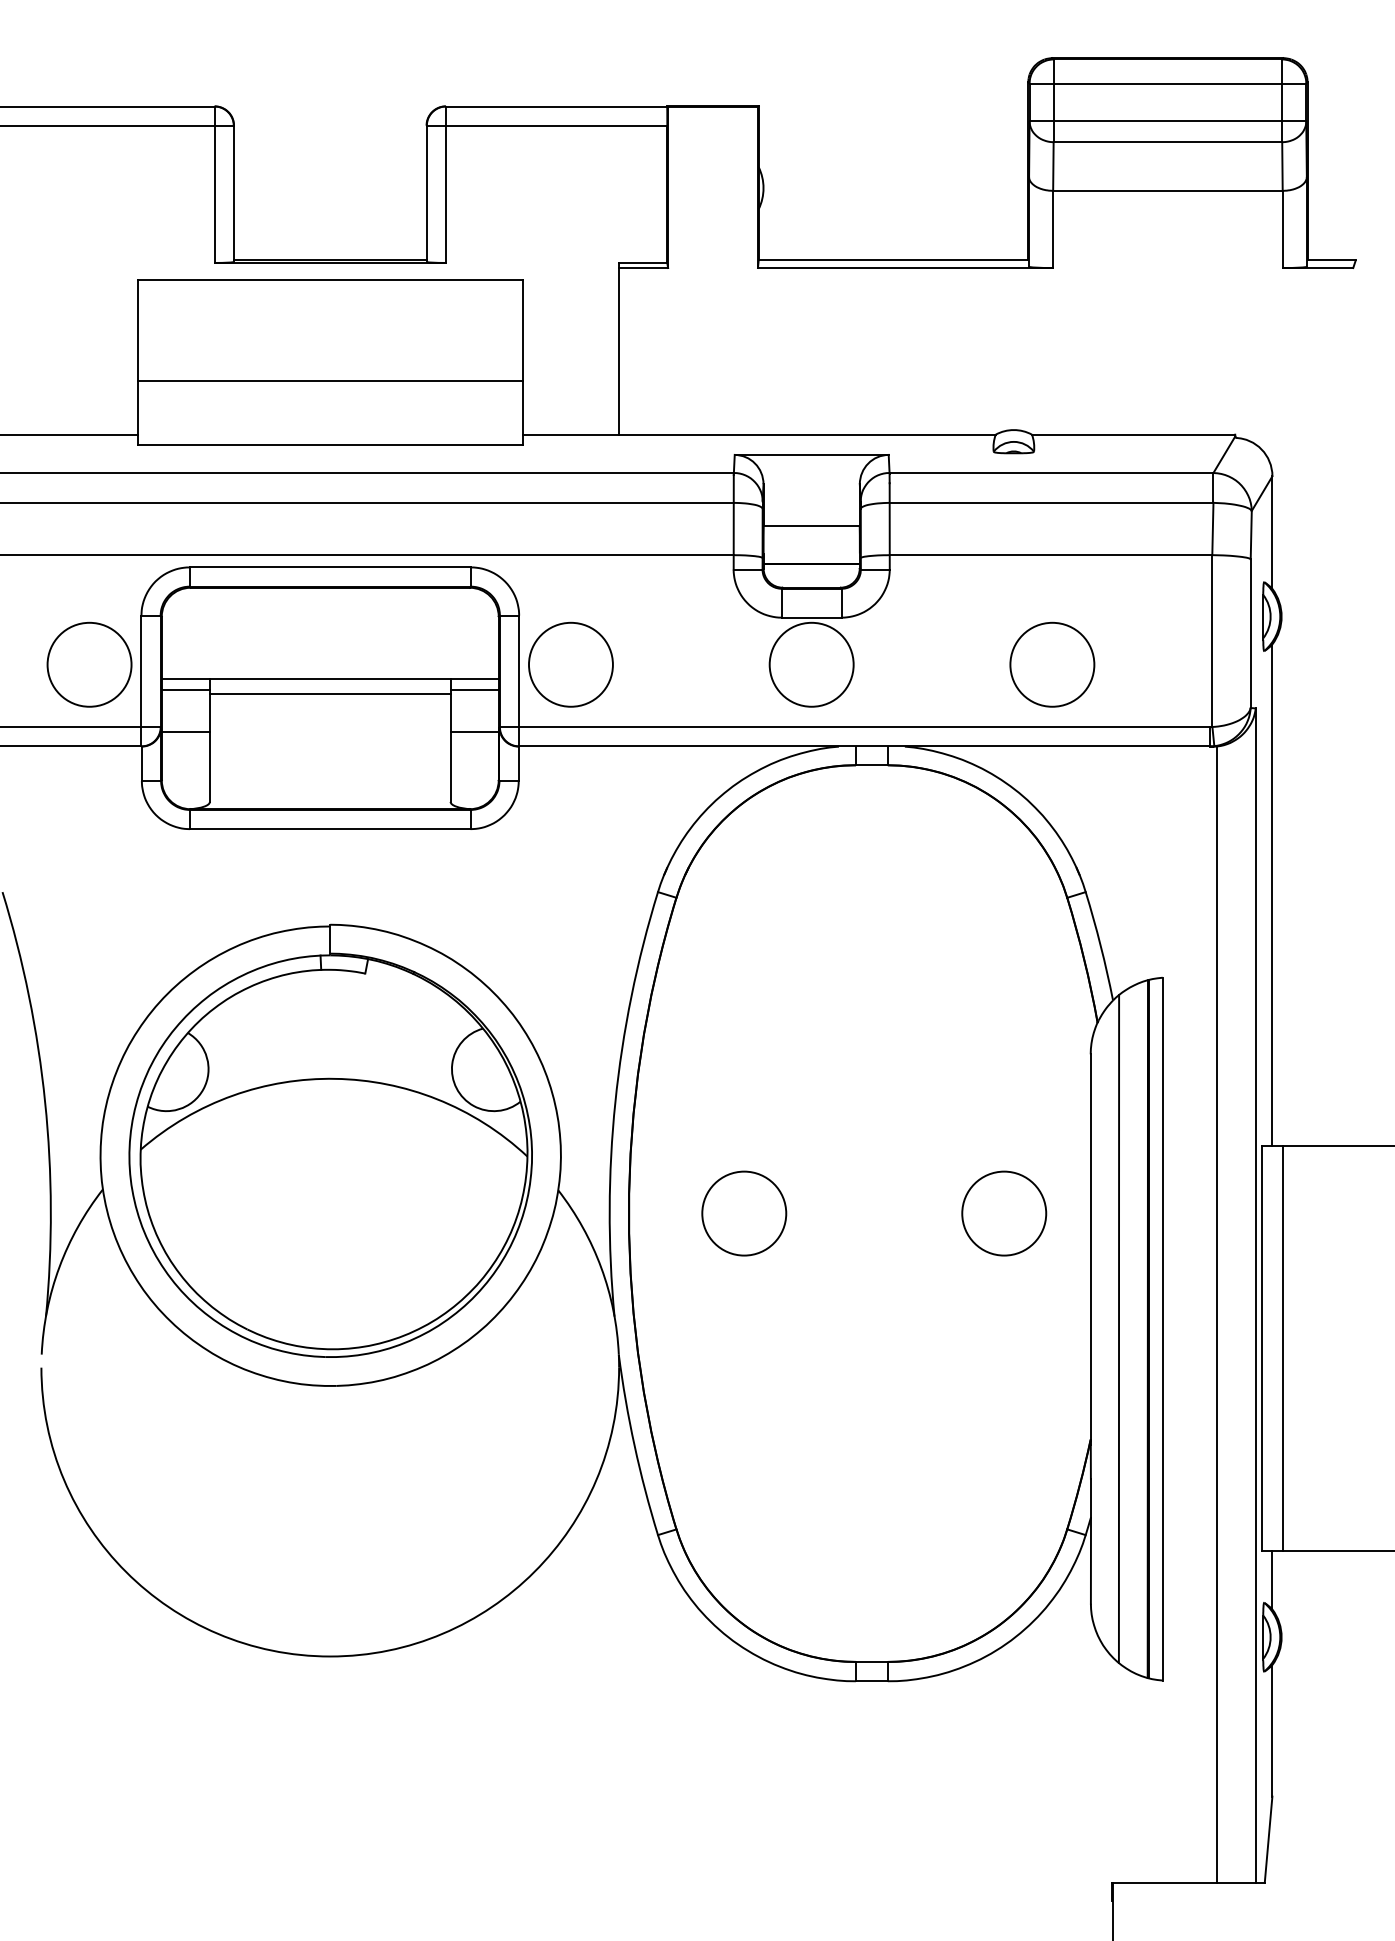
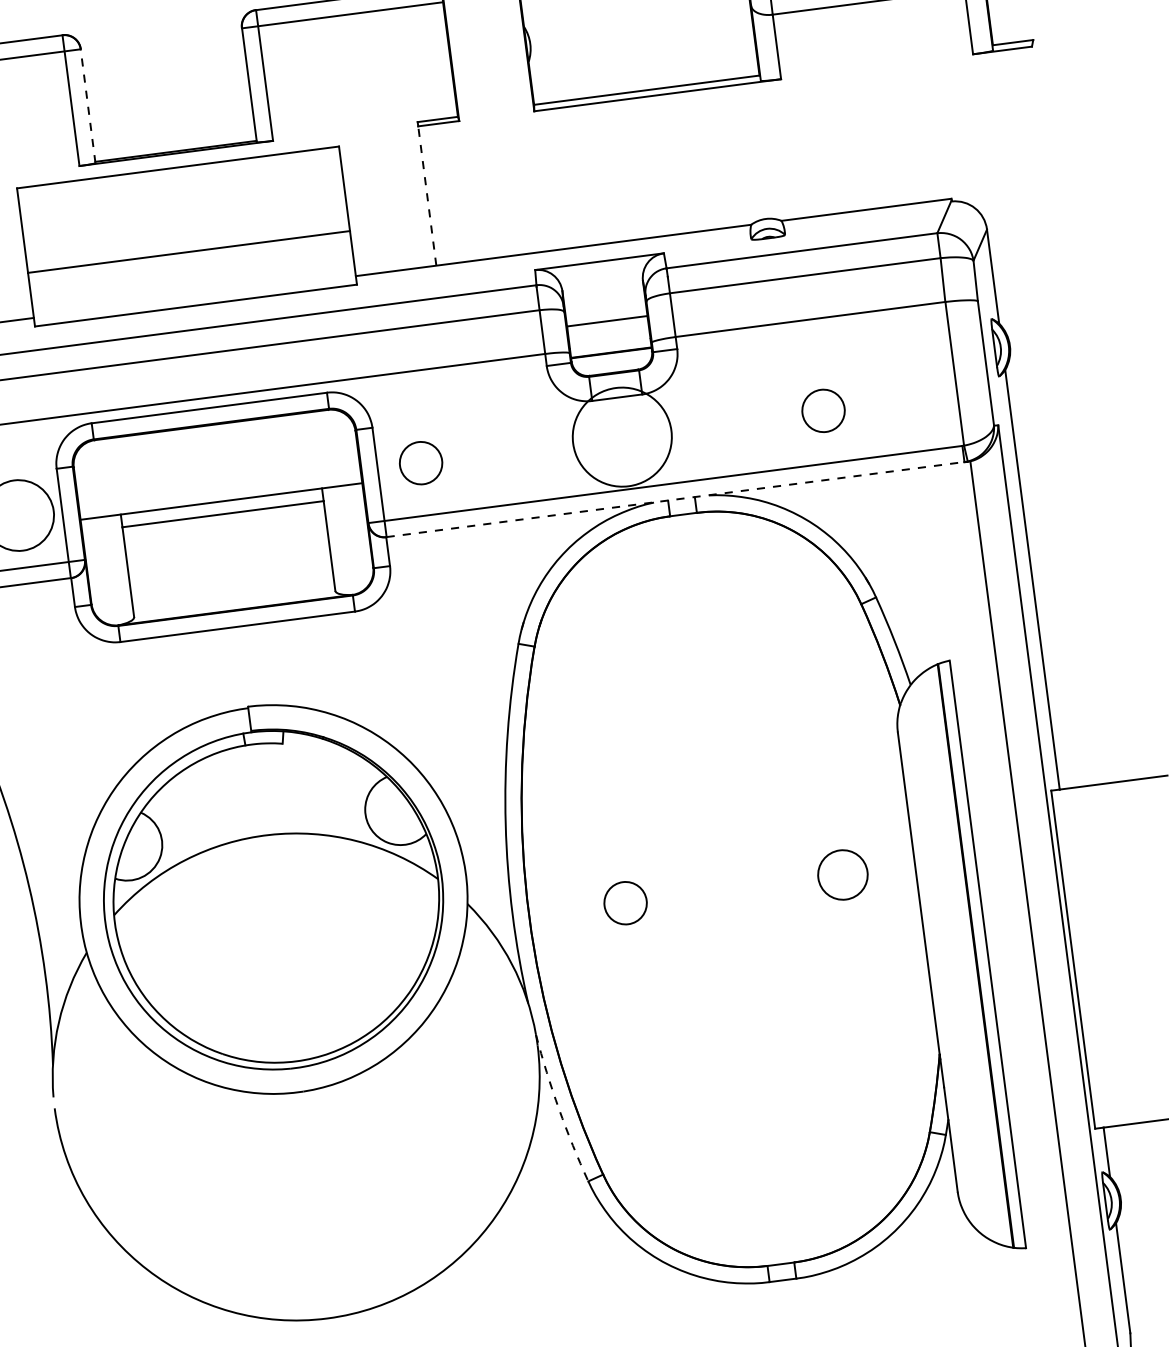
line: (233, 193) -> (87, 105), solid -> dashed
line: (619, 350) -> (427, 195), solid -> dashed
circle: (570, 664) -> (420, 463), size x0.6
circle: (811, 664) -> (622, 436), size x1.4
circle: (1052, 664) -> (823, 410), size x0.6
line: (185, 690) -> (101, 526), removed
line: (474, 690) -> (343, 495), removed
line: (185, 732) -> (106, 561), removed
line: (474, 732) -> (347, 530), removed
line: (864, 746) -> (675, 499), solid -> dashed
circle: (744, 1213) -> (625, 903), size x0.6
circle: (1004, 1213) -> (843, 874), size x0.7
line: (1118, 1328) -> (950, 958), removed
line: (1283, 1348) -> (1090, 957), removed
arc: (634, 1445) -> (558, 1109), solid -> dashed

